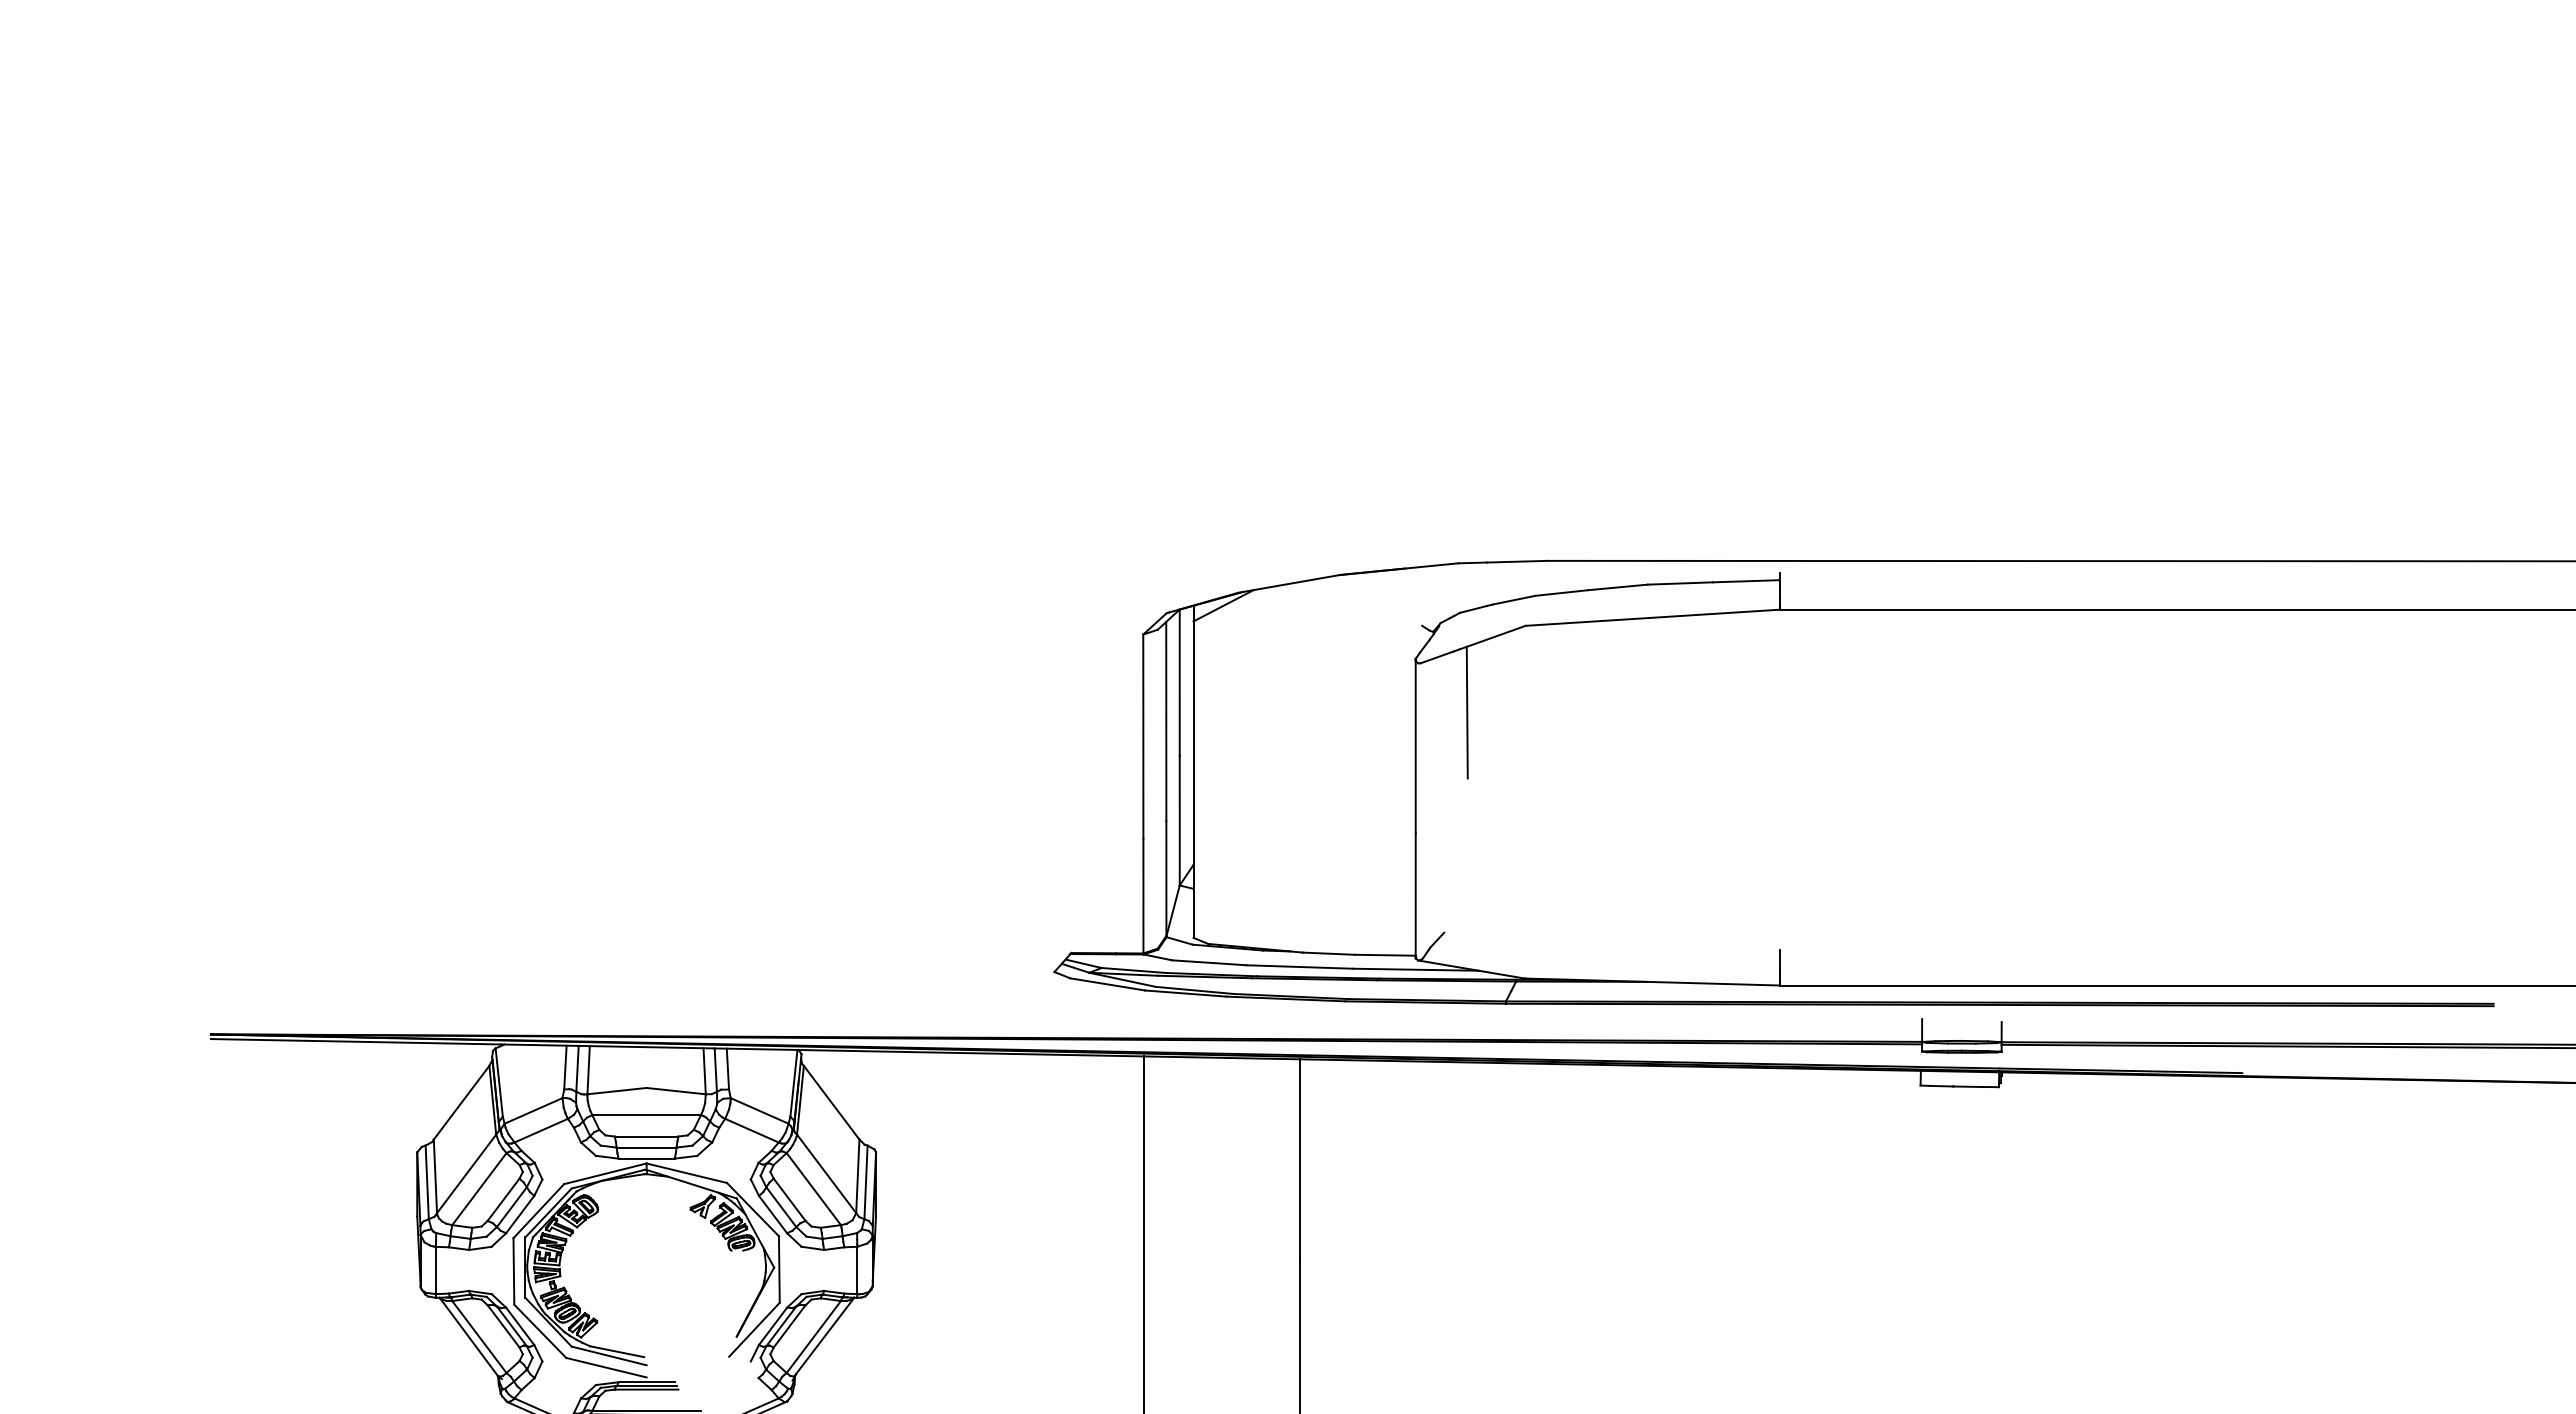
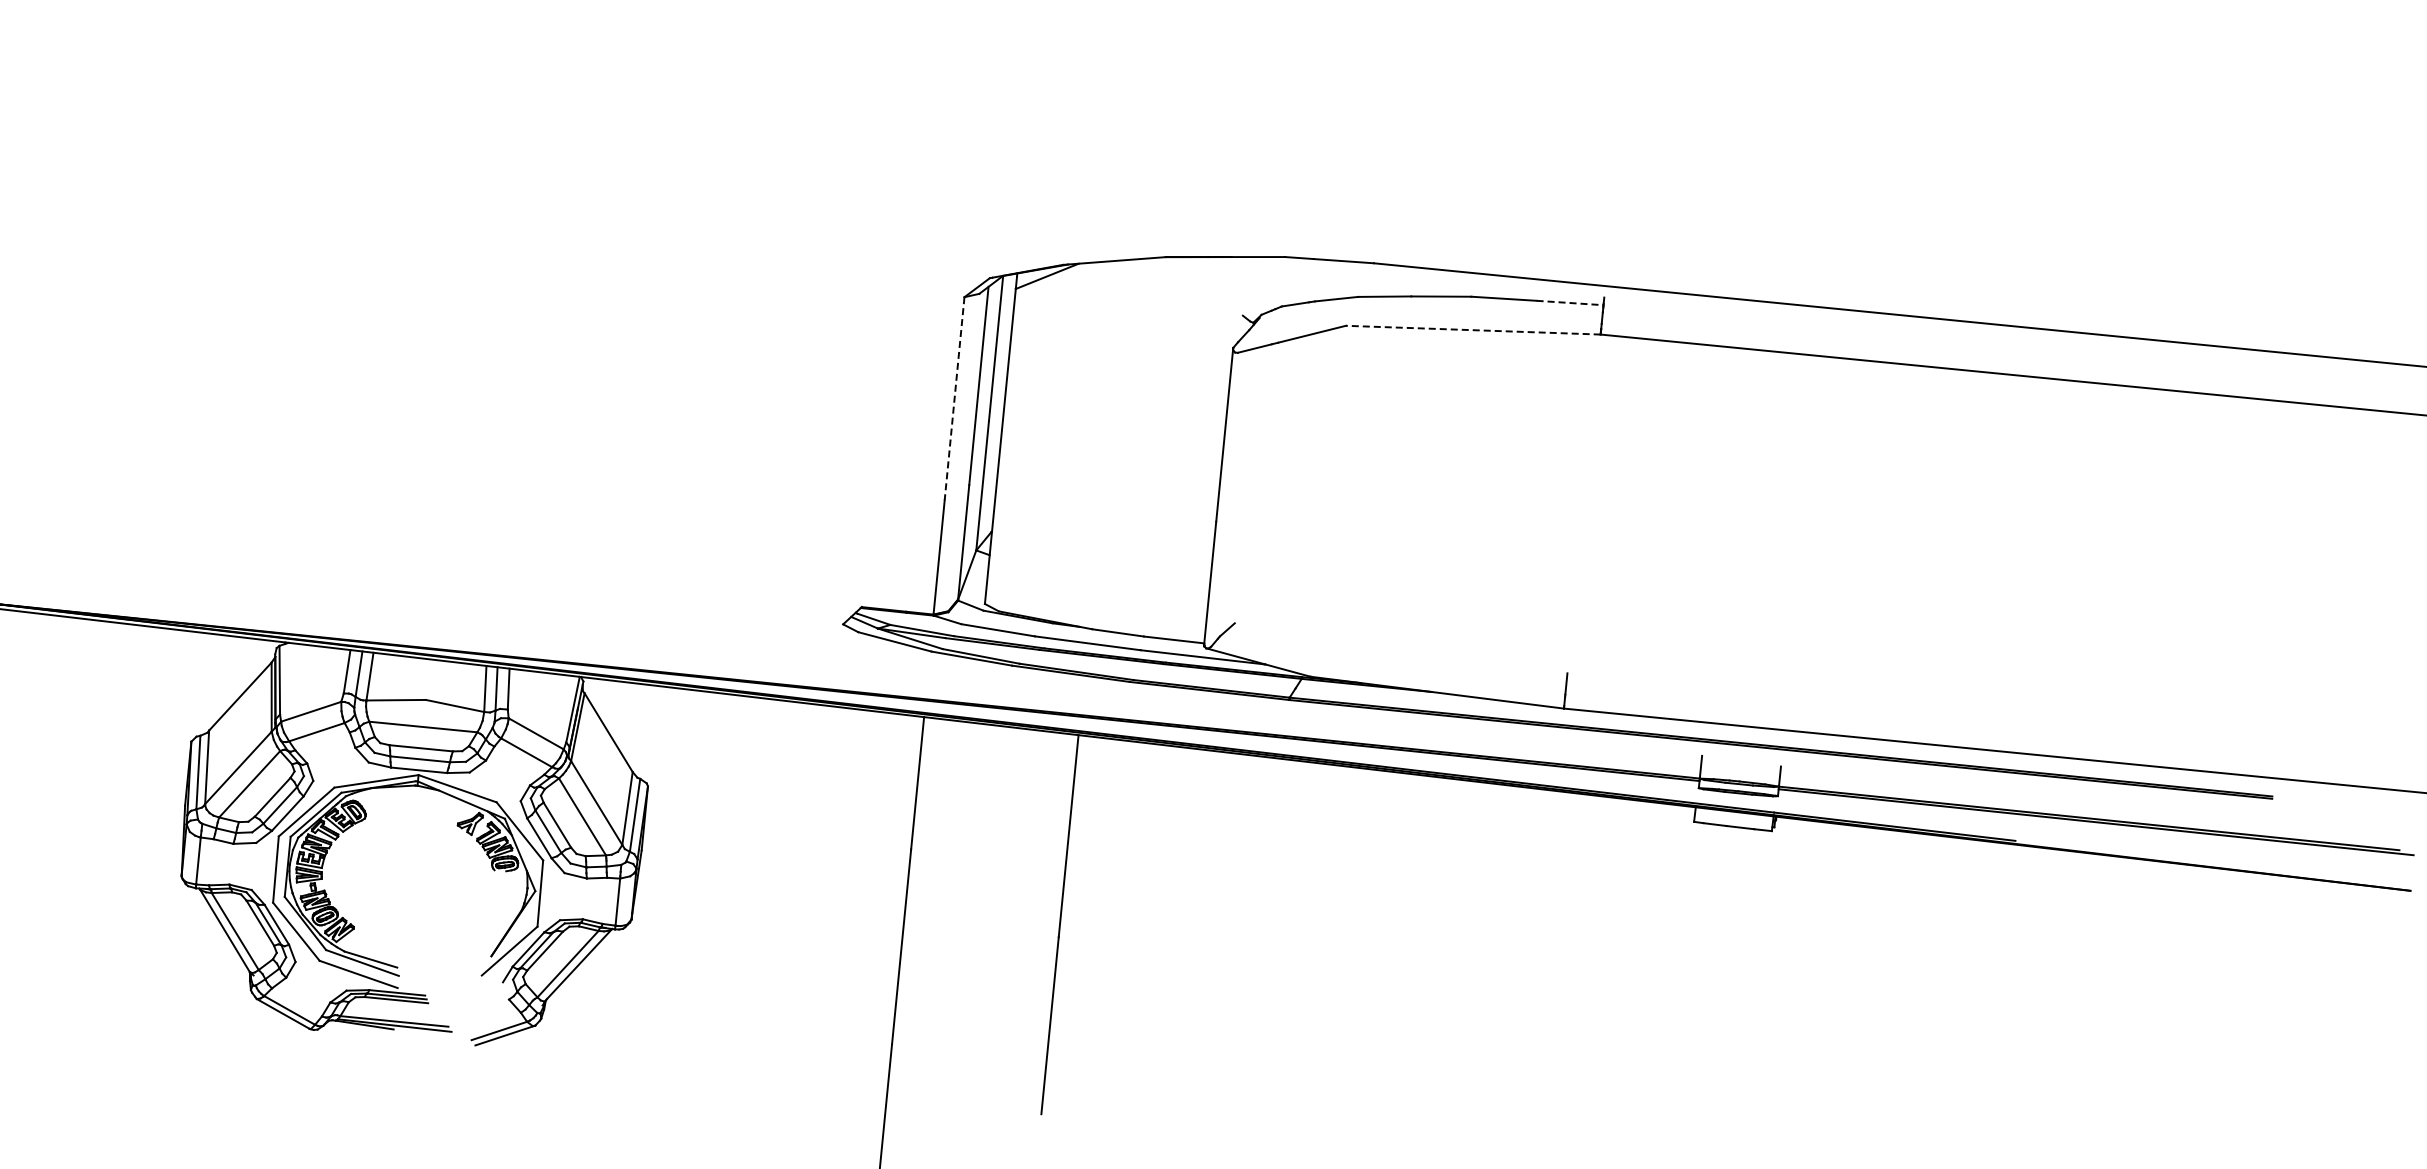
line: (1746, 581) -> (1570, 303), solid -> dashed
line: (1652, 617) -> (1472, 329), solid -> dashed
line: (1466, 712) -> (1278, 406), removed
line: (1143, 737) -> (954, 399), solid -> dashed

